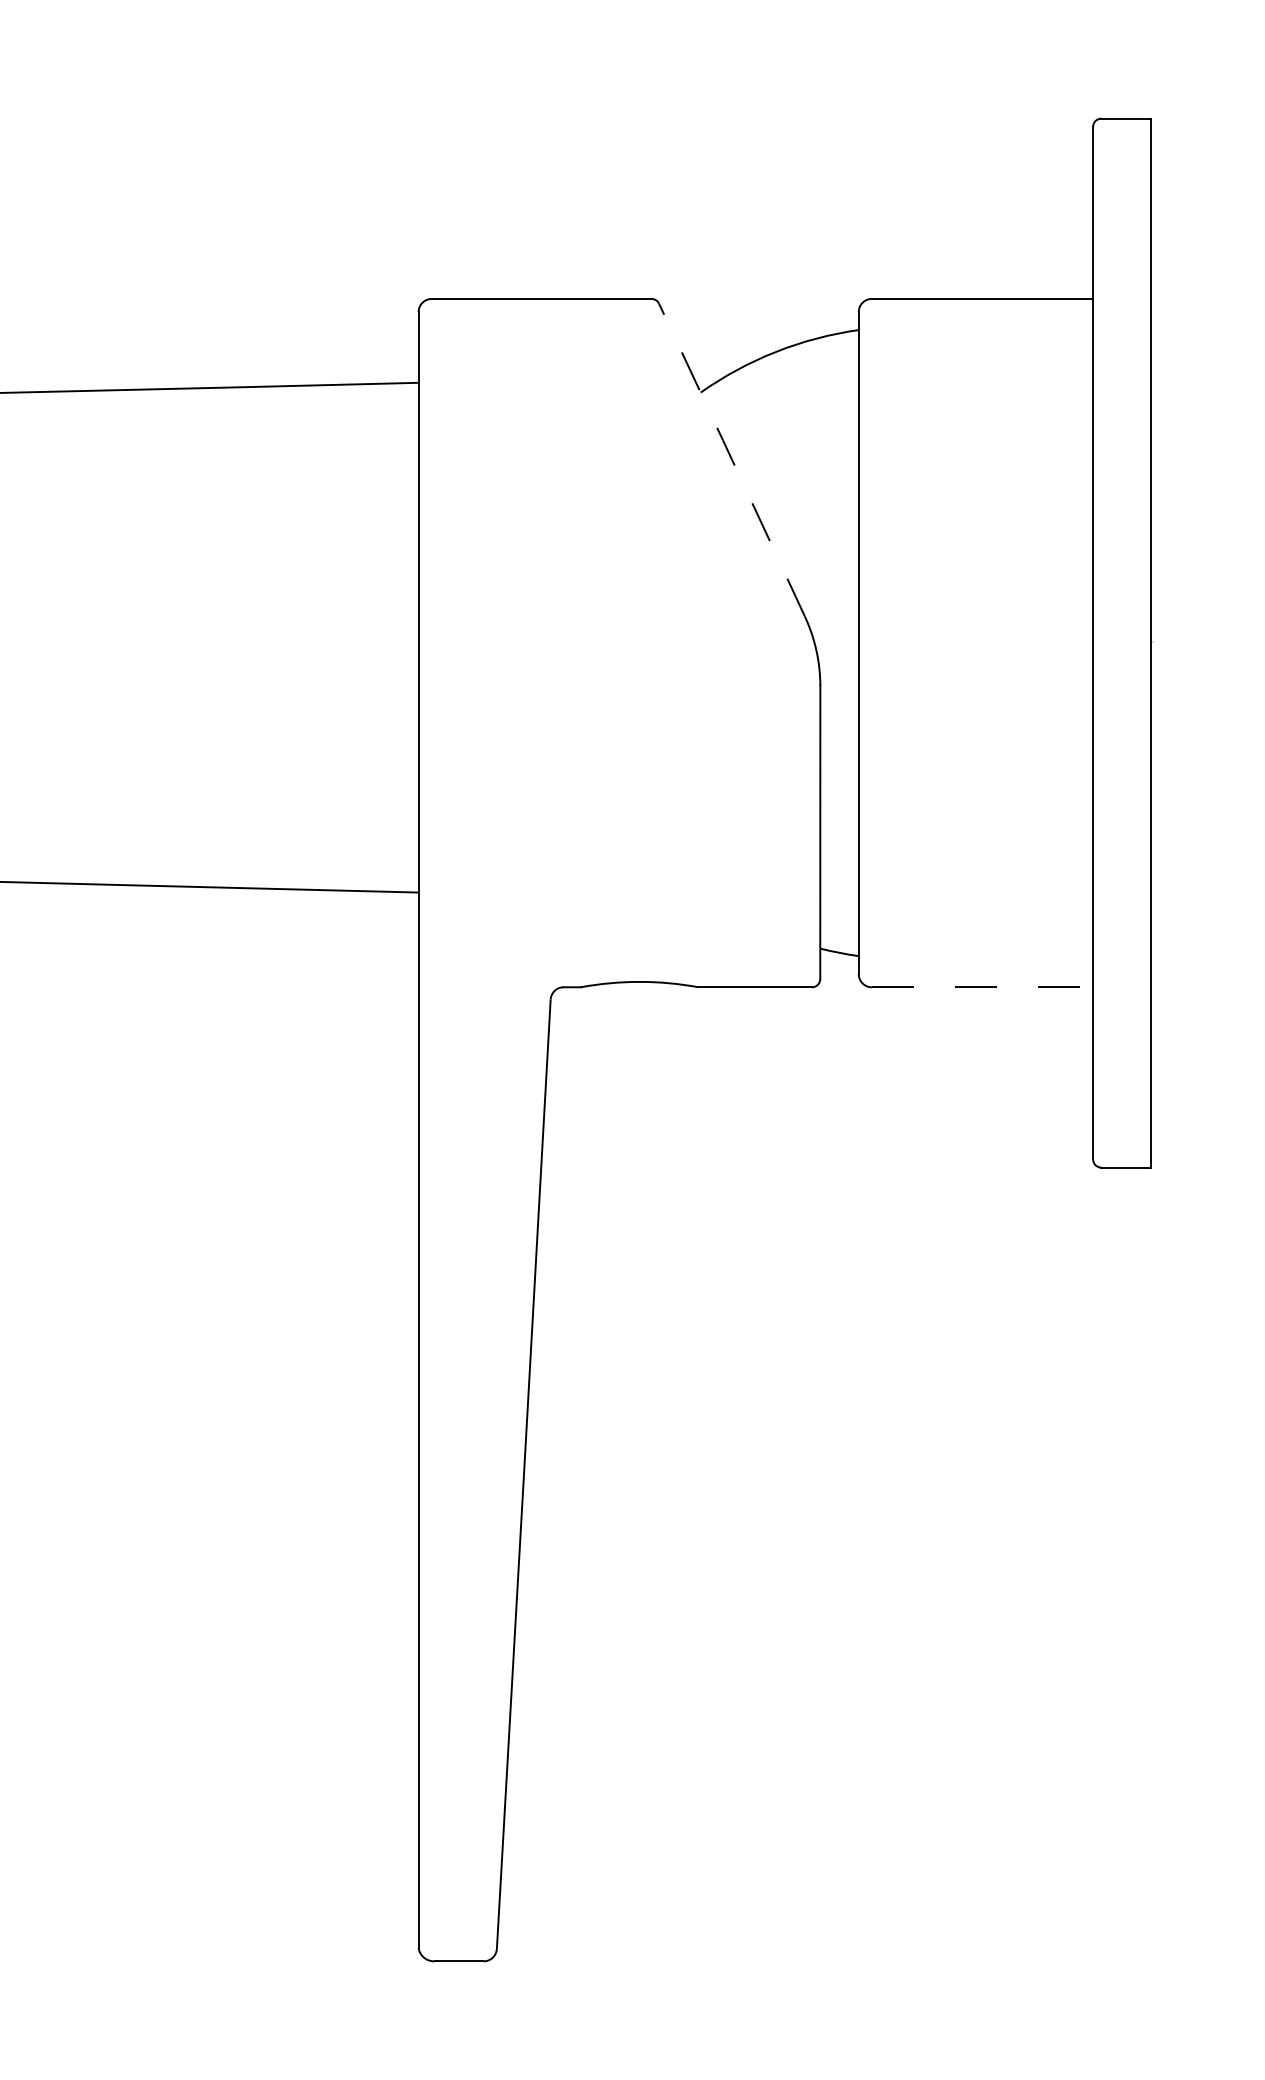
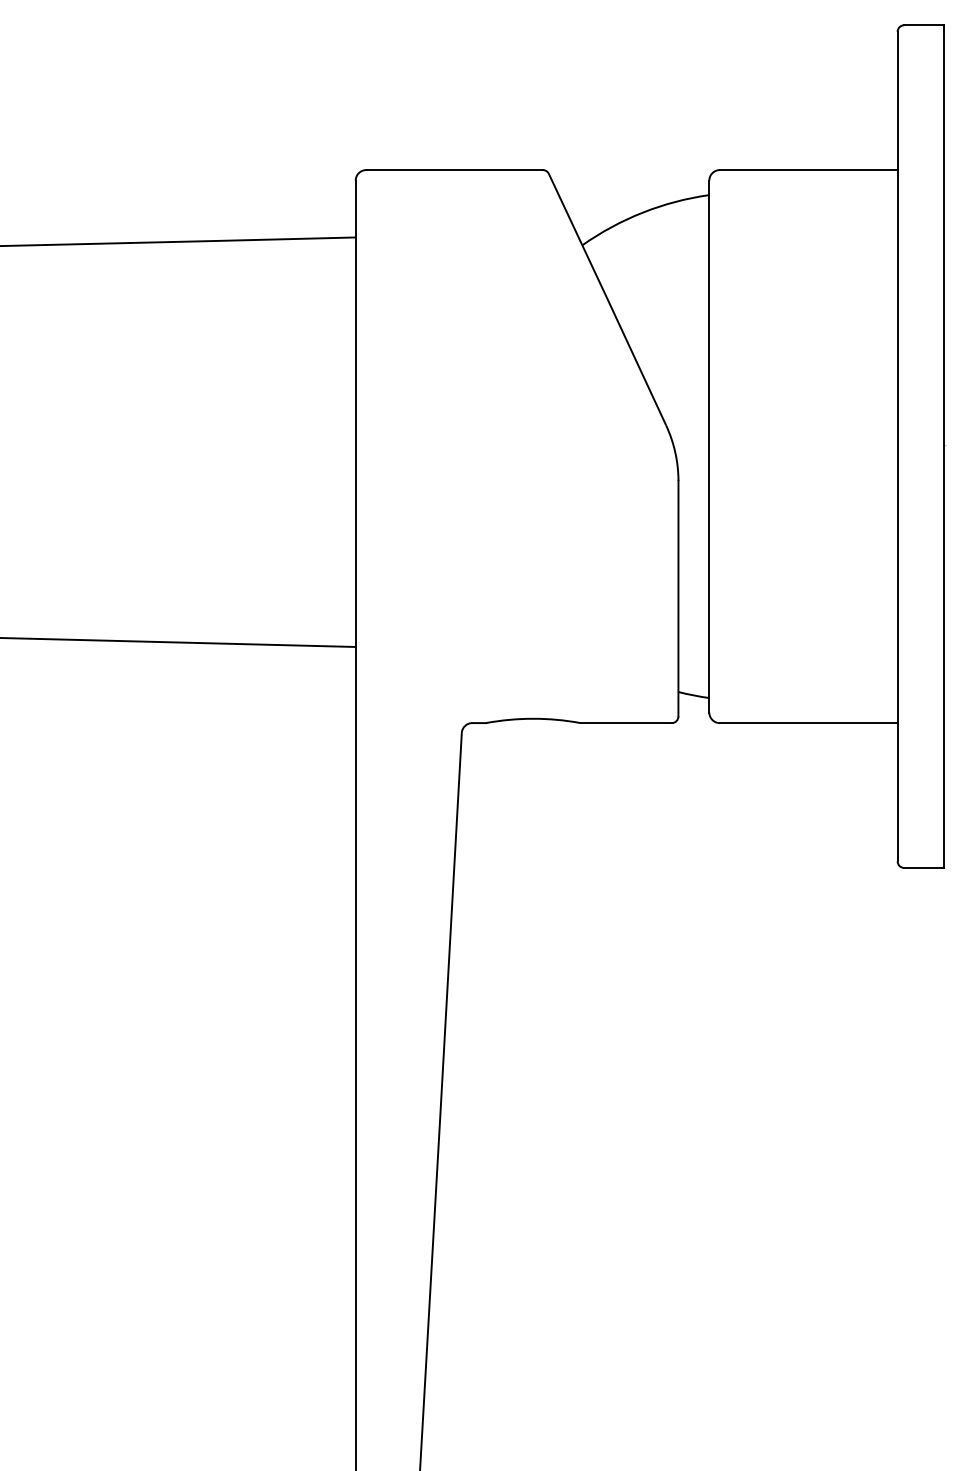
arc: (732, 460) -> (607, 299), dashed -> solid
line: (982, 987) -> (808, 723), dashed -> solid

